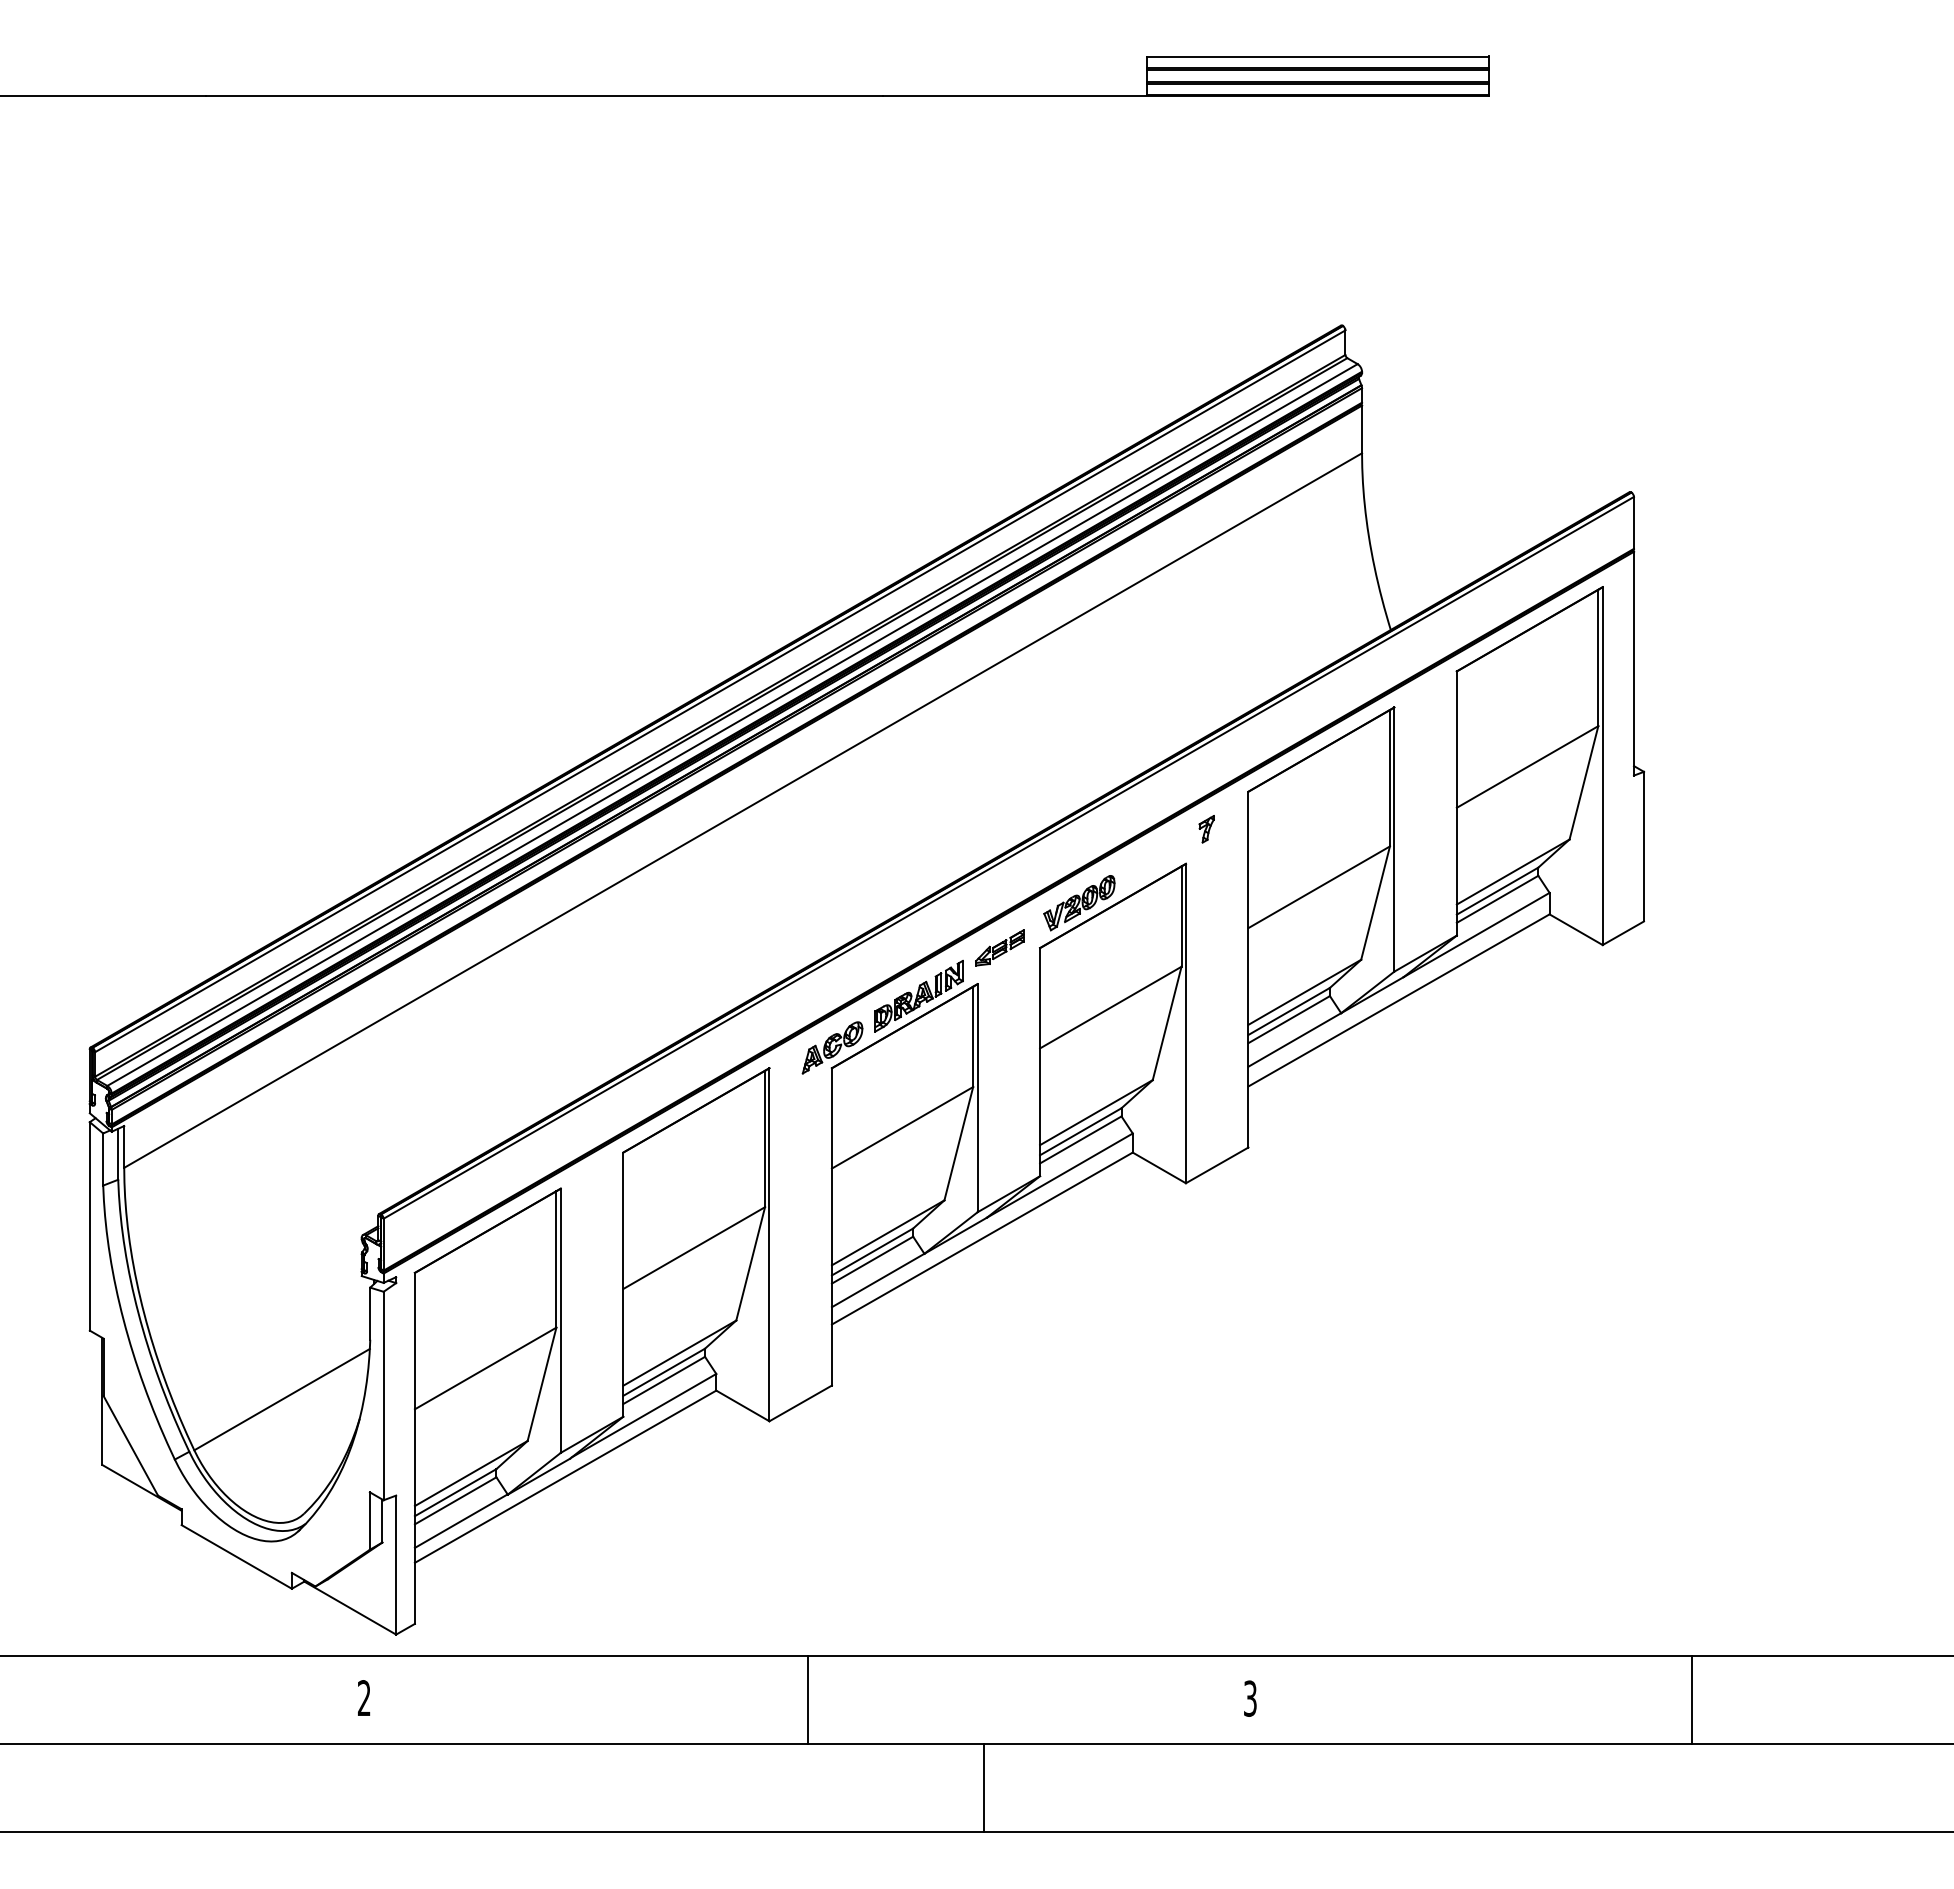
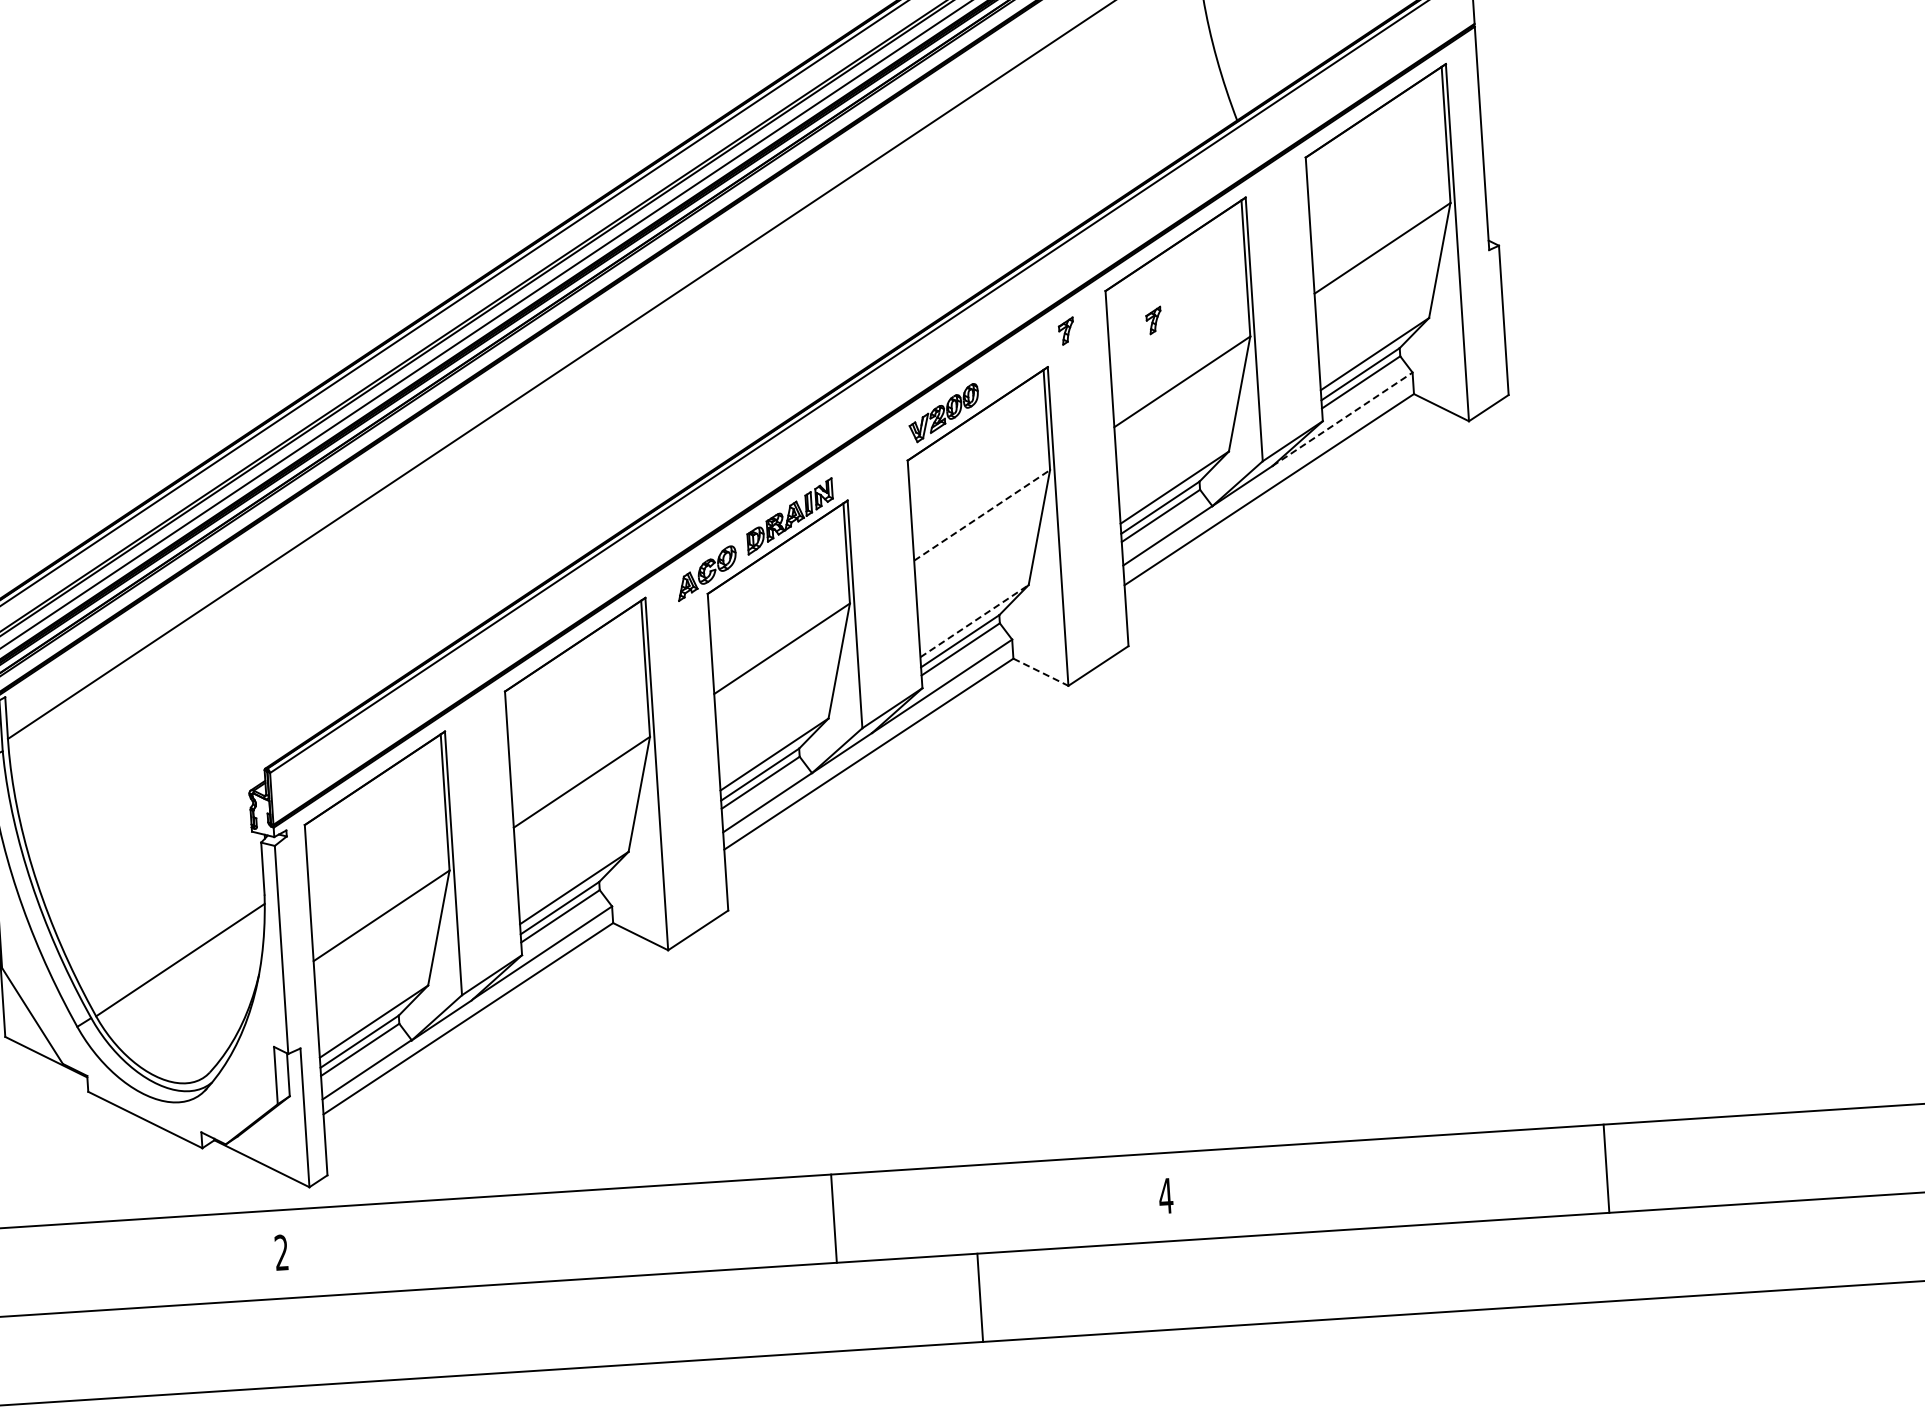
part: (1294, 824) -> (1153, 320), added
line: (1477, 934) -> (1343, 418), solid -> dashed
part: (999, 947) -> (867, 462), removed
line: (1110, 1007) -> (981, 515), solid -> dashed
line: (1096, 1112) -> (974, 621), solid -> dashed
line: (1159, 1167) -> (1041, 671), solid -> dashed
text: (1250, 1698) -> (1166, 1195), 3 -> 4
line: (807, 1699) -> (833, 1218), moved
line: (984, 1788) -> (980, 1298), moved

